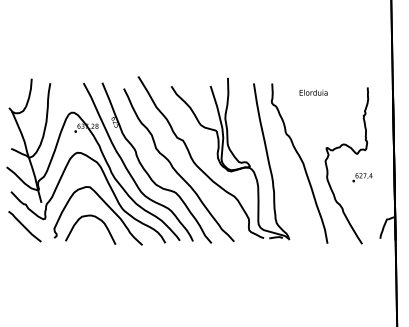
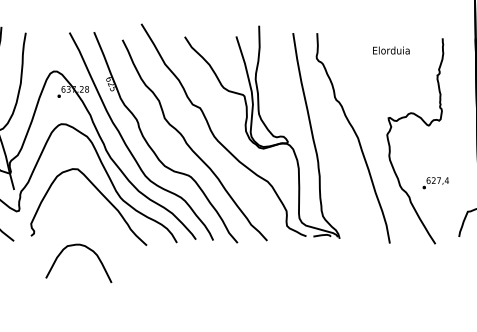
text: (313, 92) -> (391, 50), moved
text: (362, 177) -> (435, 182), moved
curve: (97, 219) -> (87, 249), moved

